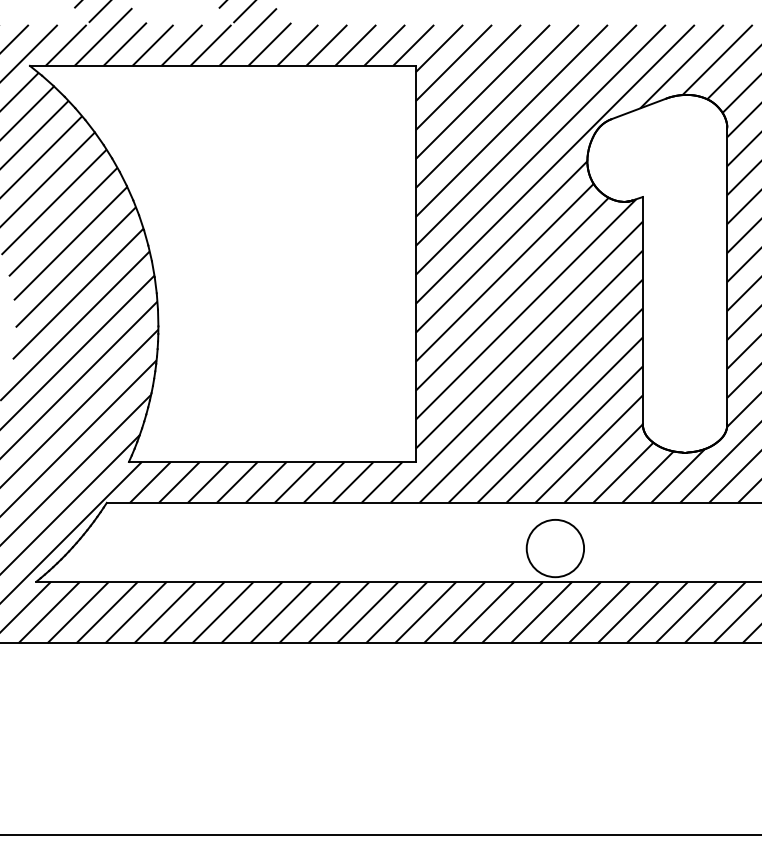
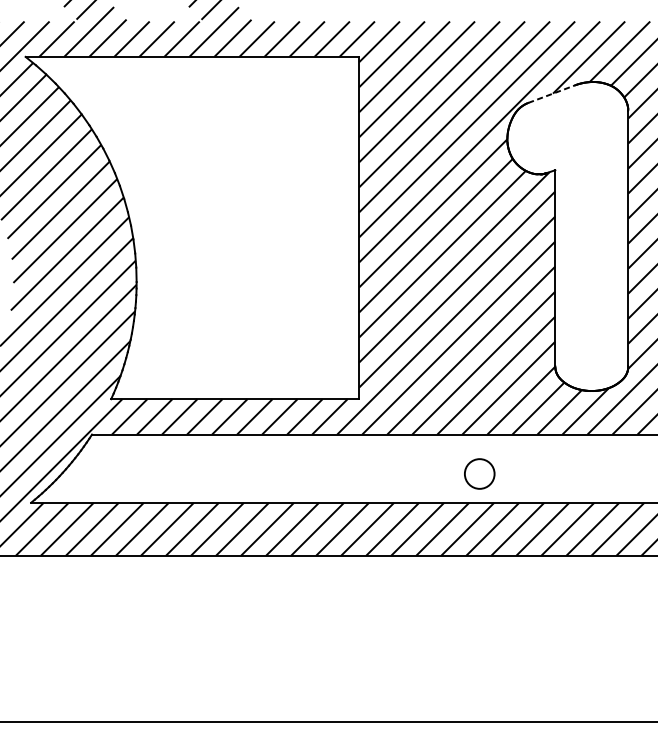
line: (639, 108) -> (552, 93), solid -> dashed
circle: (555, 548) -> (479, 473), size x0.6

